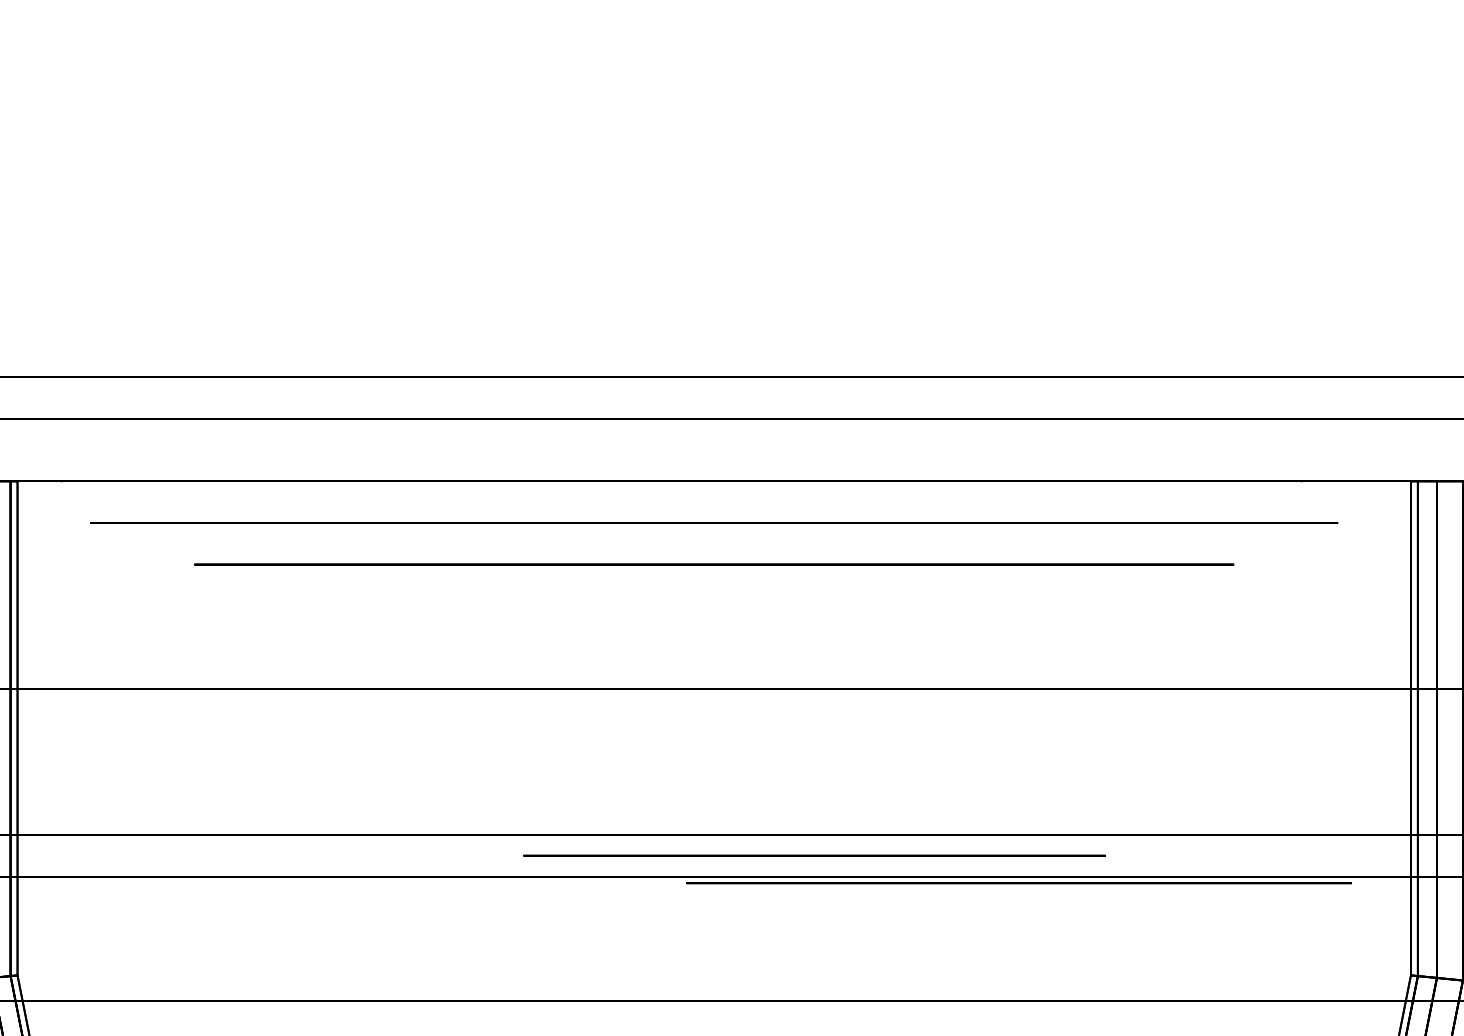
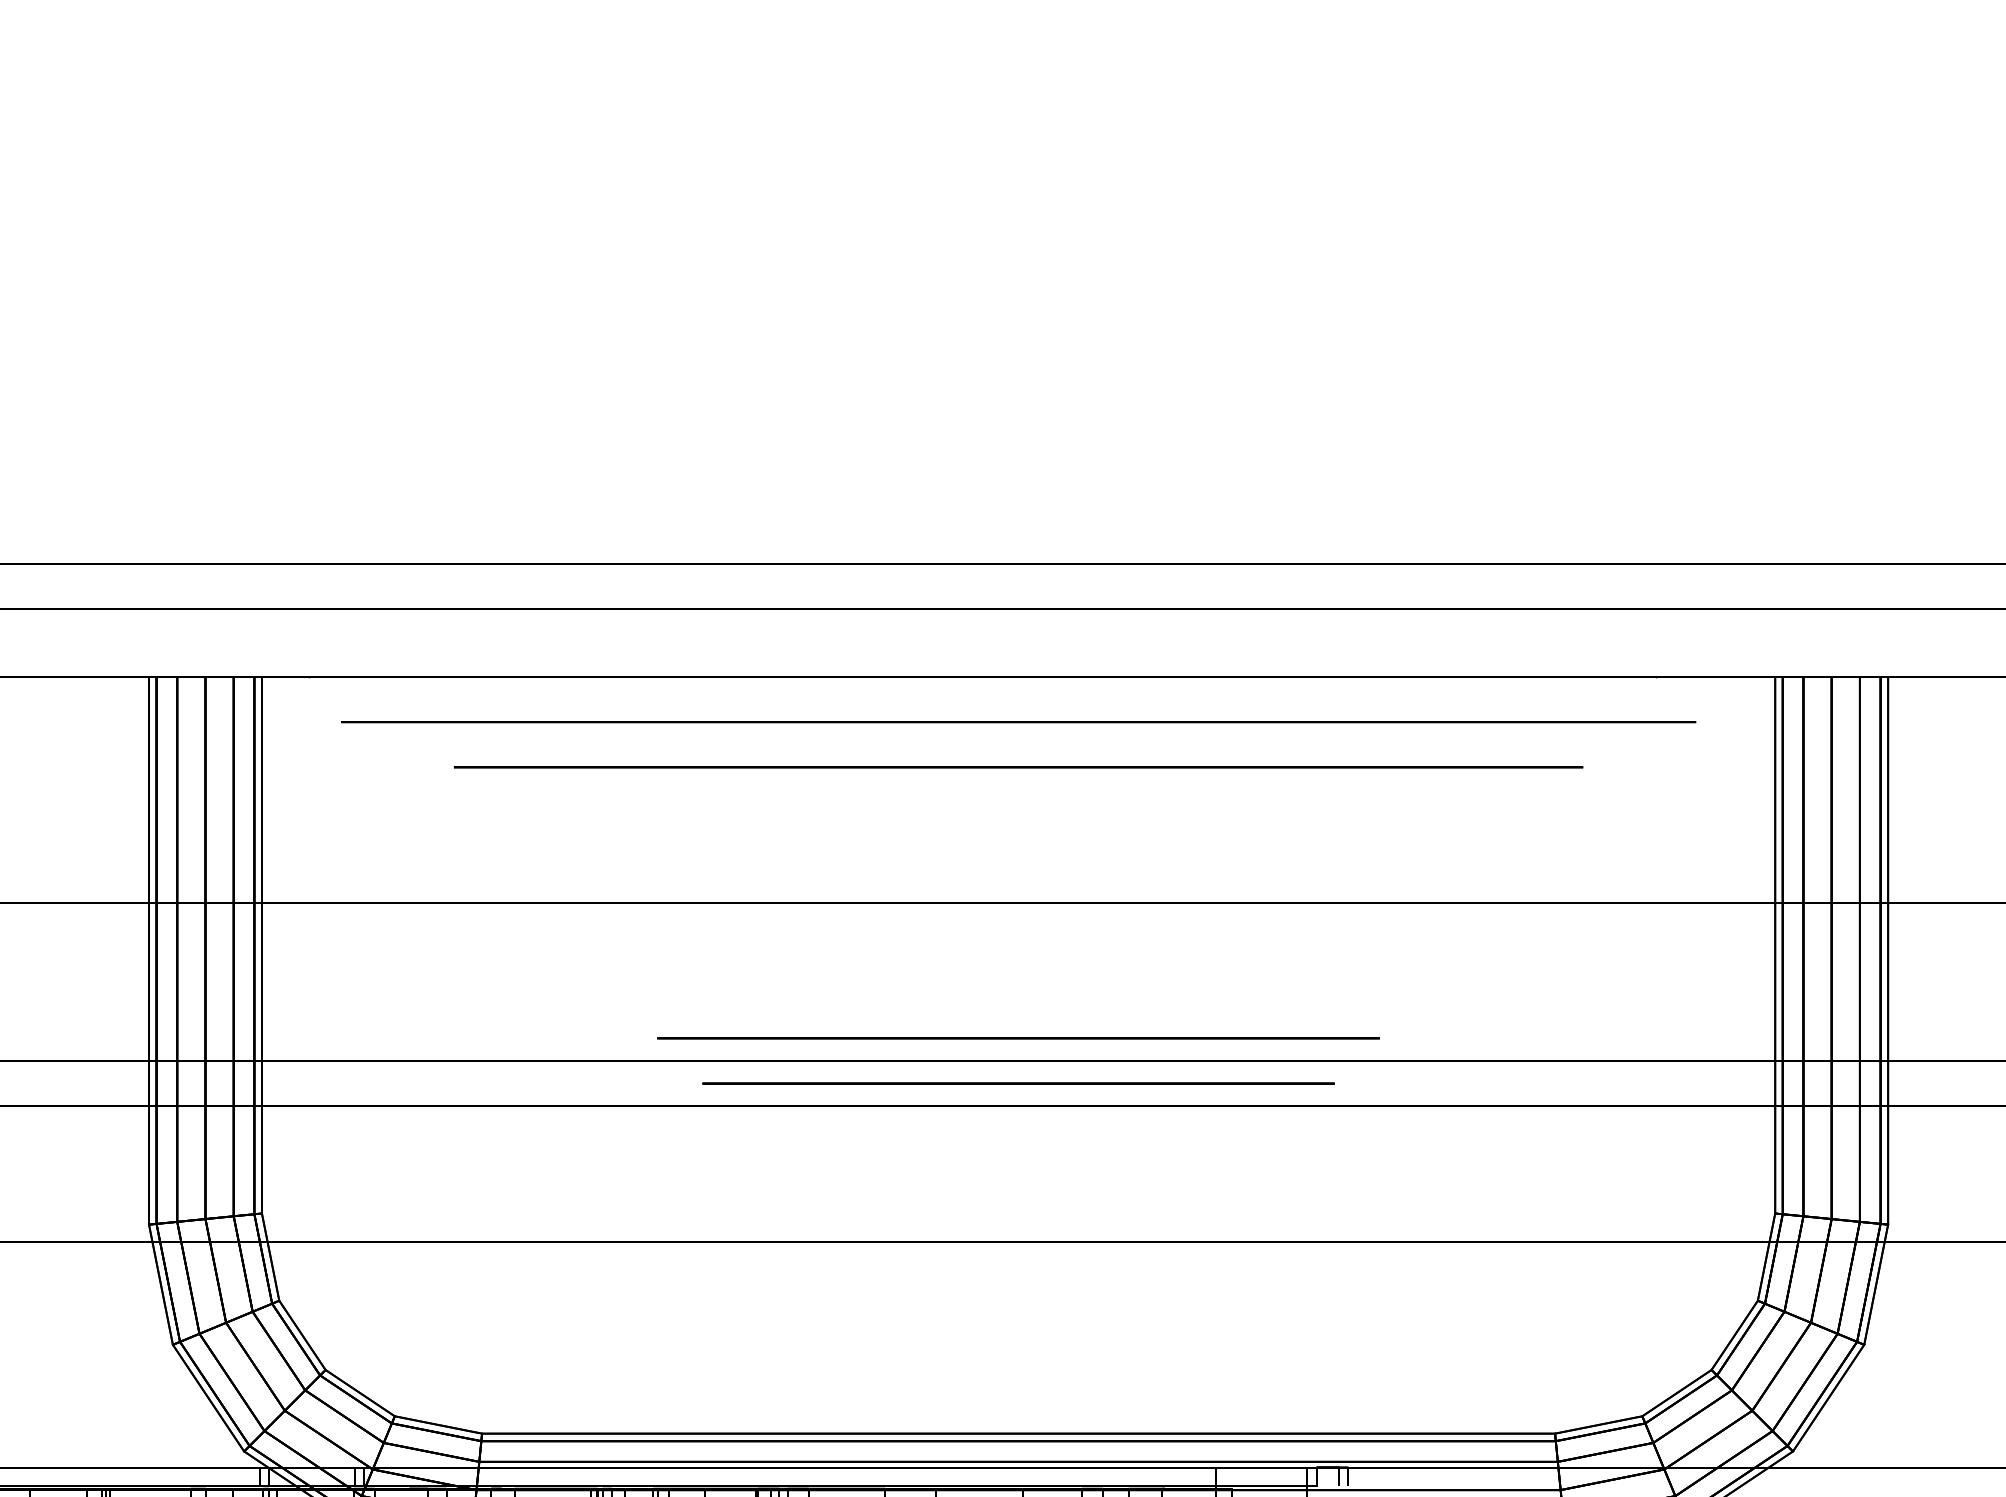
circle: (814, 855) -> (1018, 1083), moved
circle: (1018, 883) -> (1018, 1038), moved

